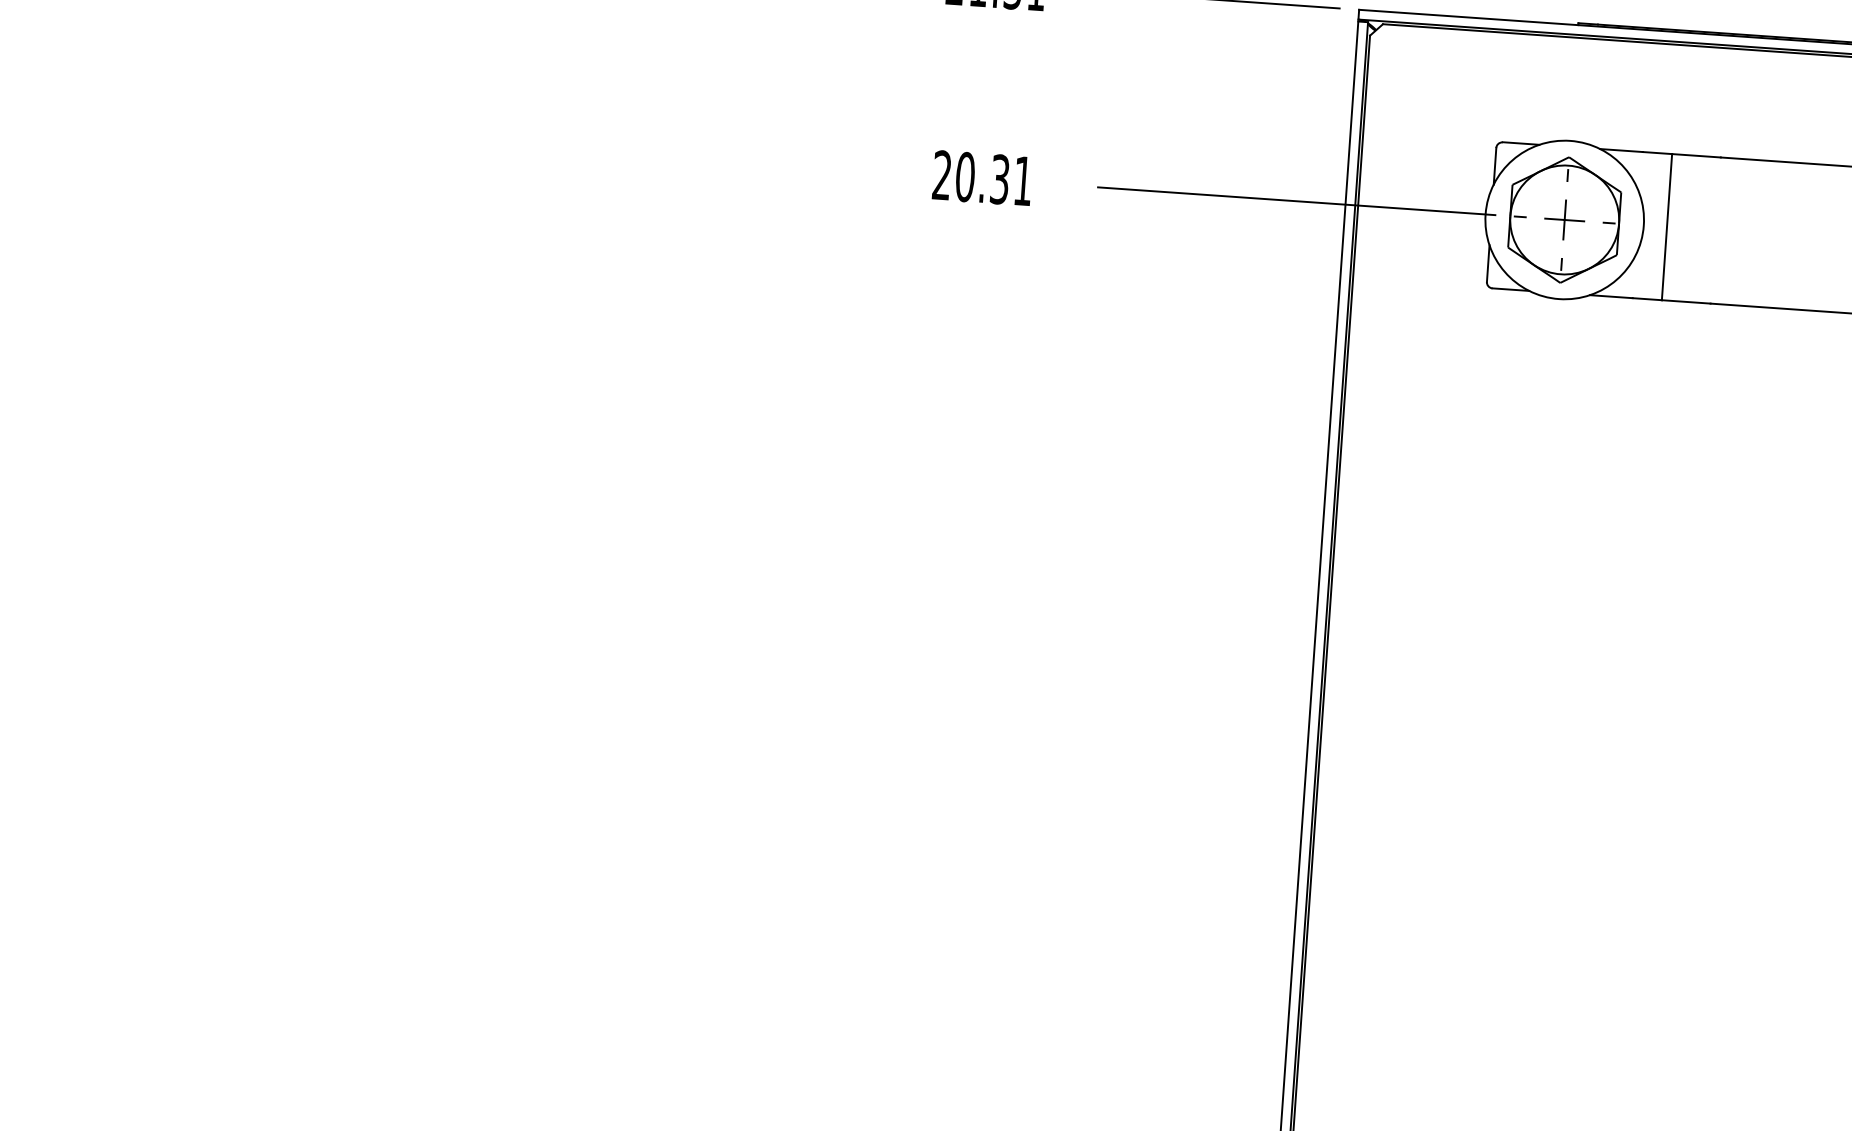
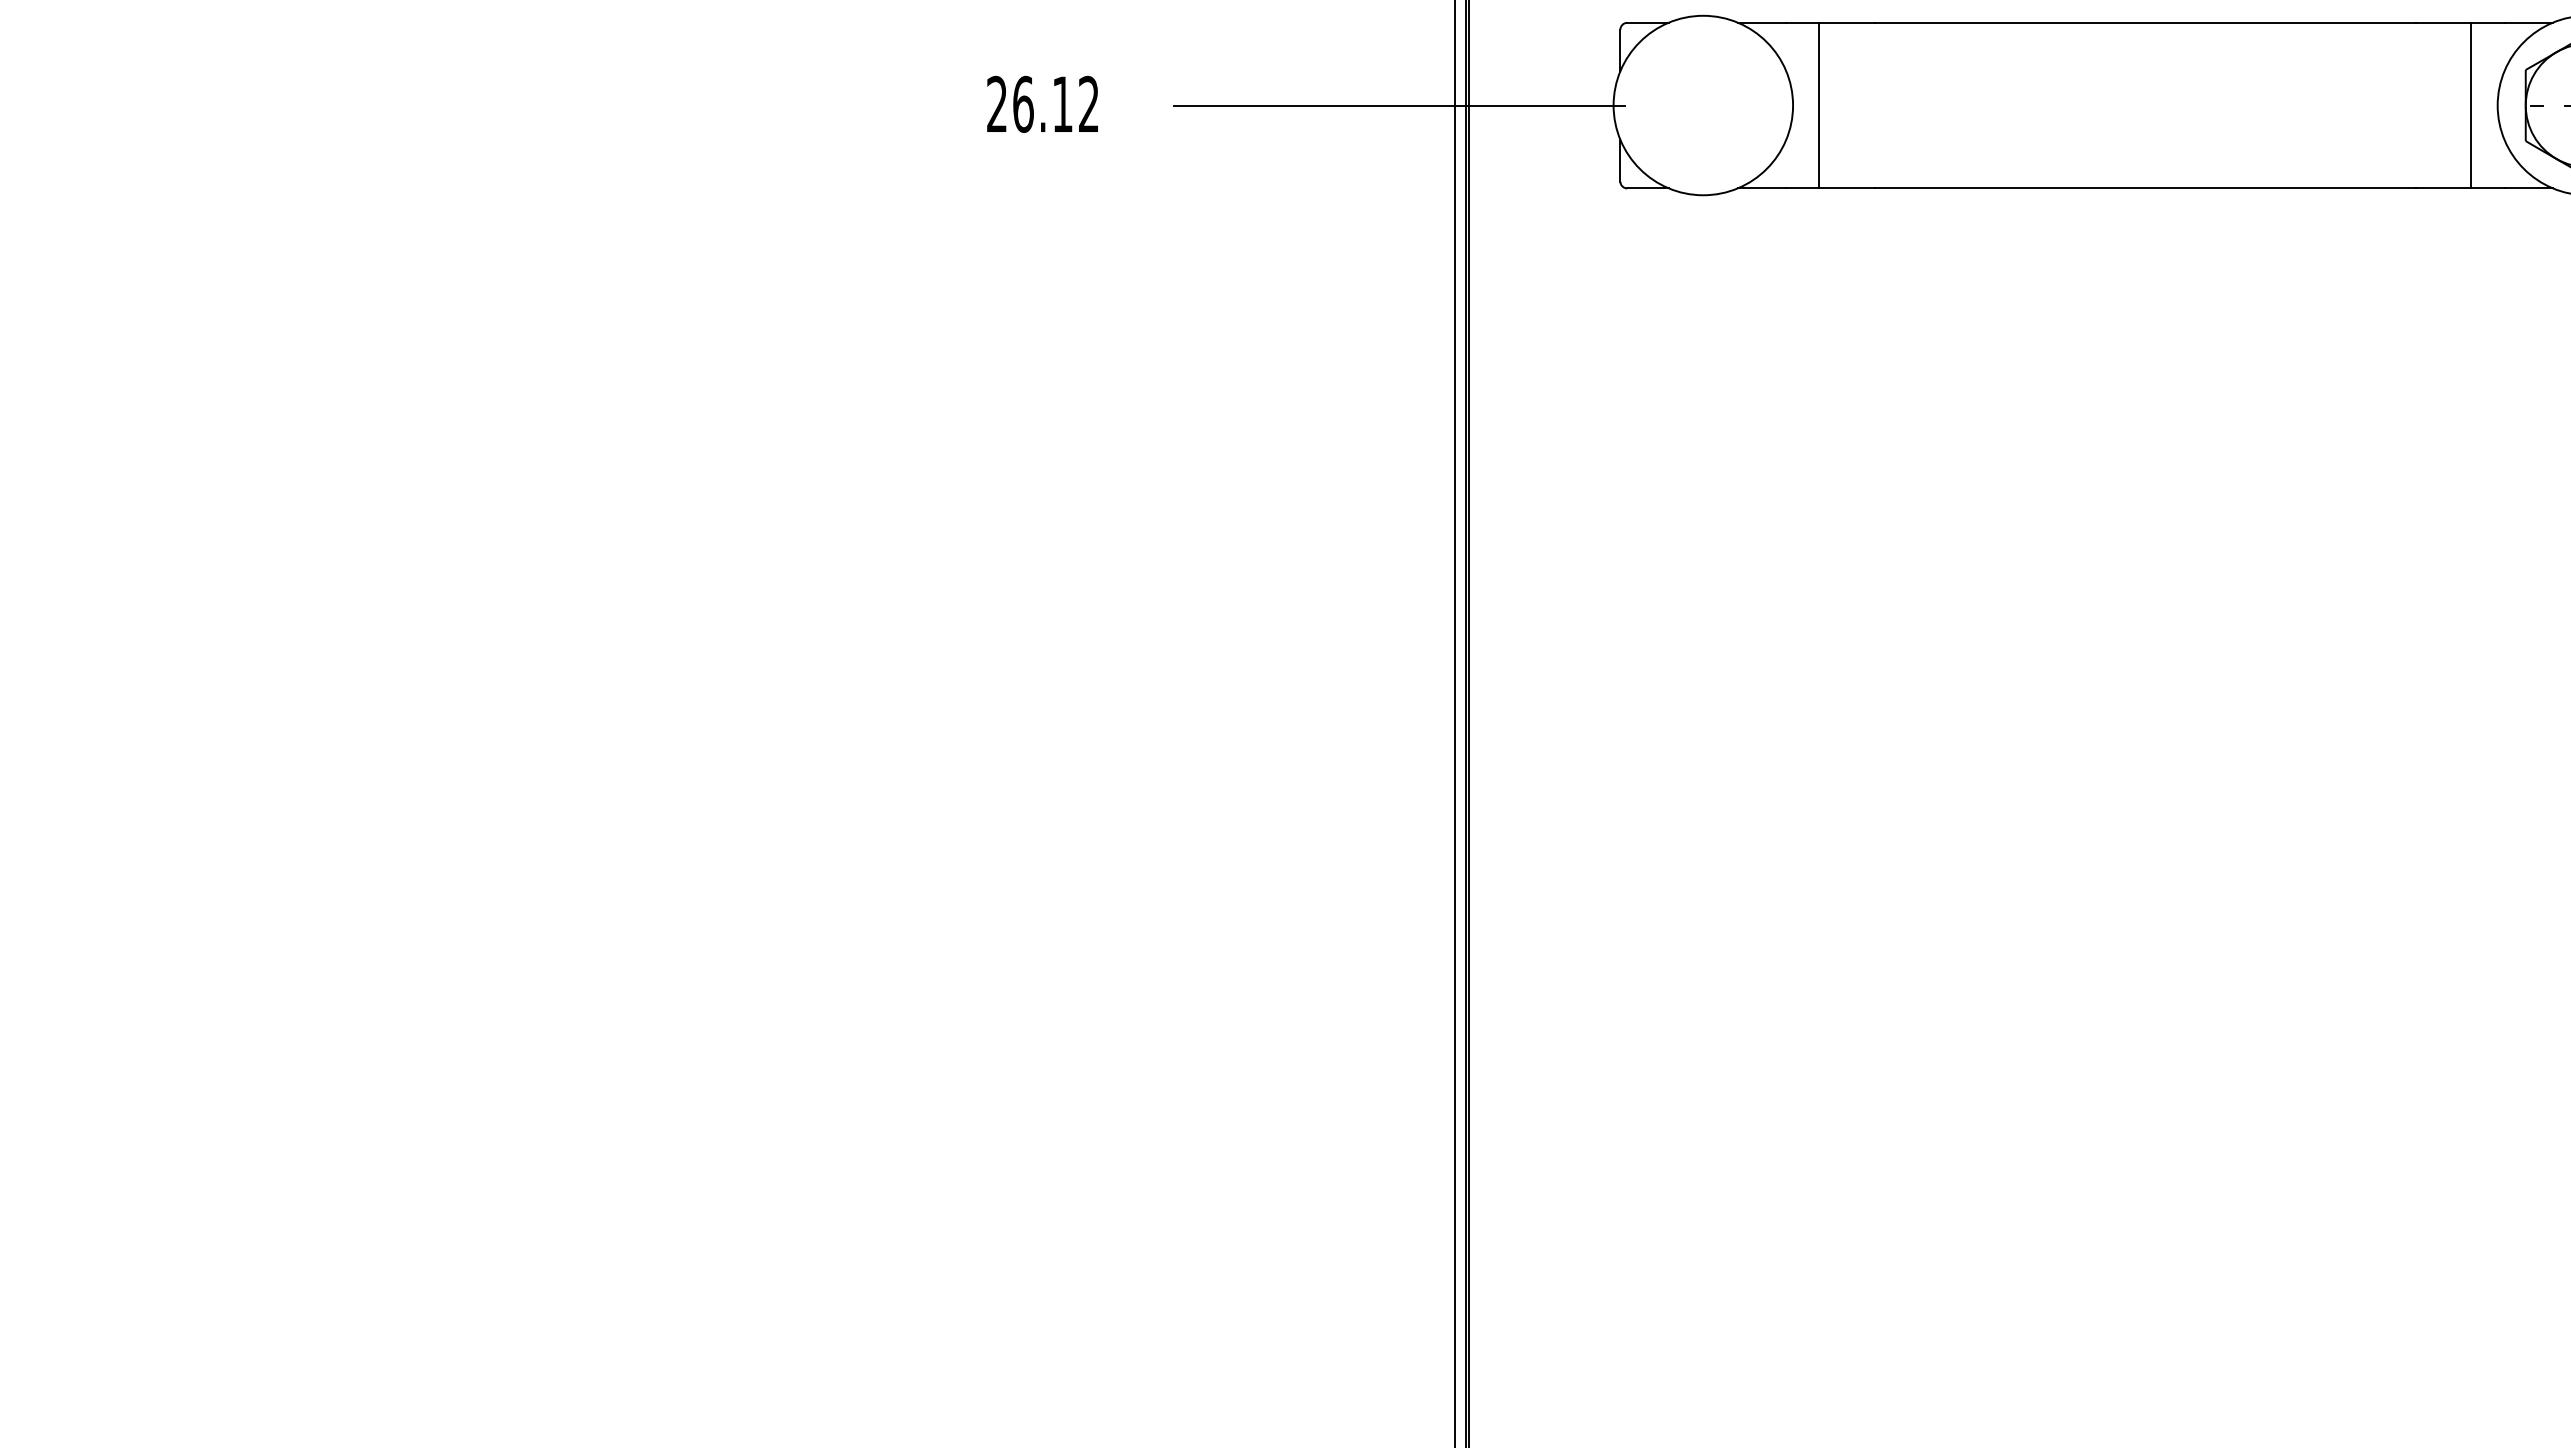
text: (993, 179) -> (1055, 104), 20.31 -> 26.12
part: (1563, 219) -> (1702, 105), removed

